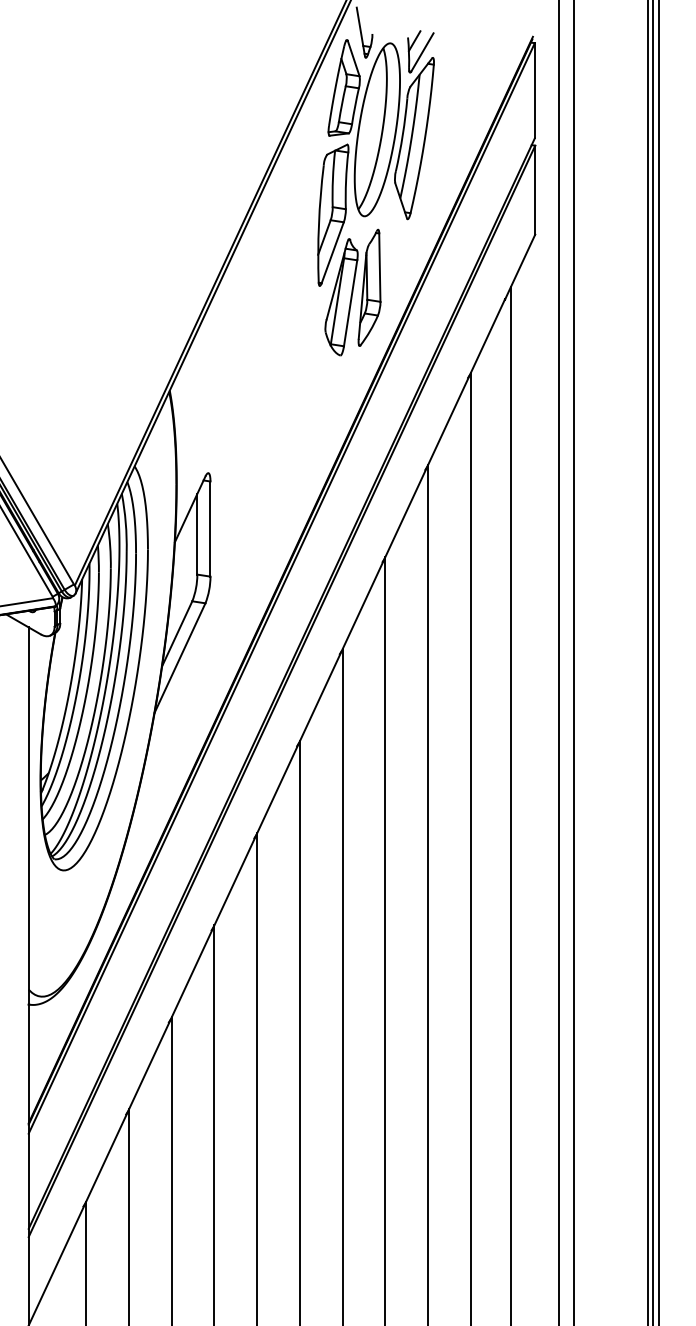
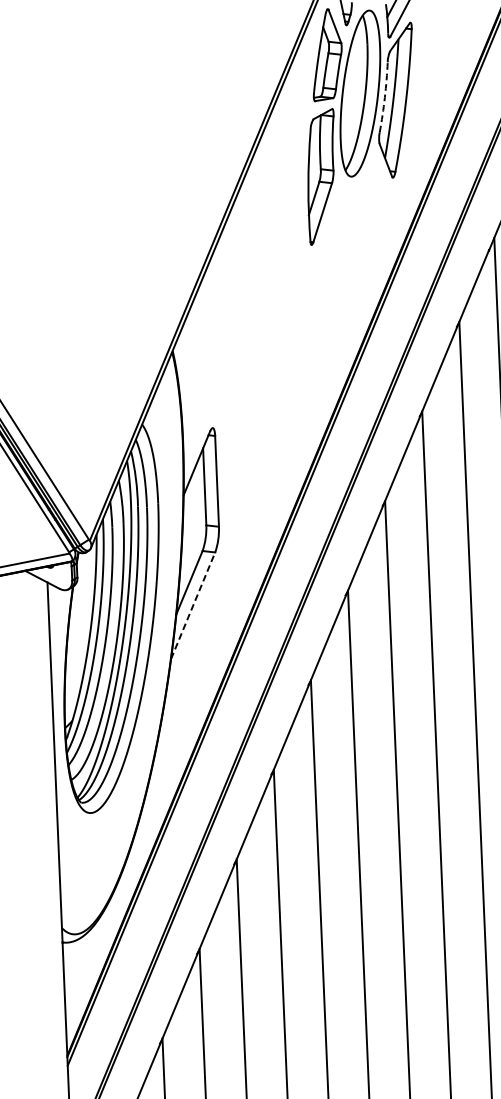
arc: (402, 134) -> (384, 97), solid -> dashed
part: (352, 292) -> (343, 249), removed
line: (180, 657) -> (193, 605), solid -> dashed

